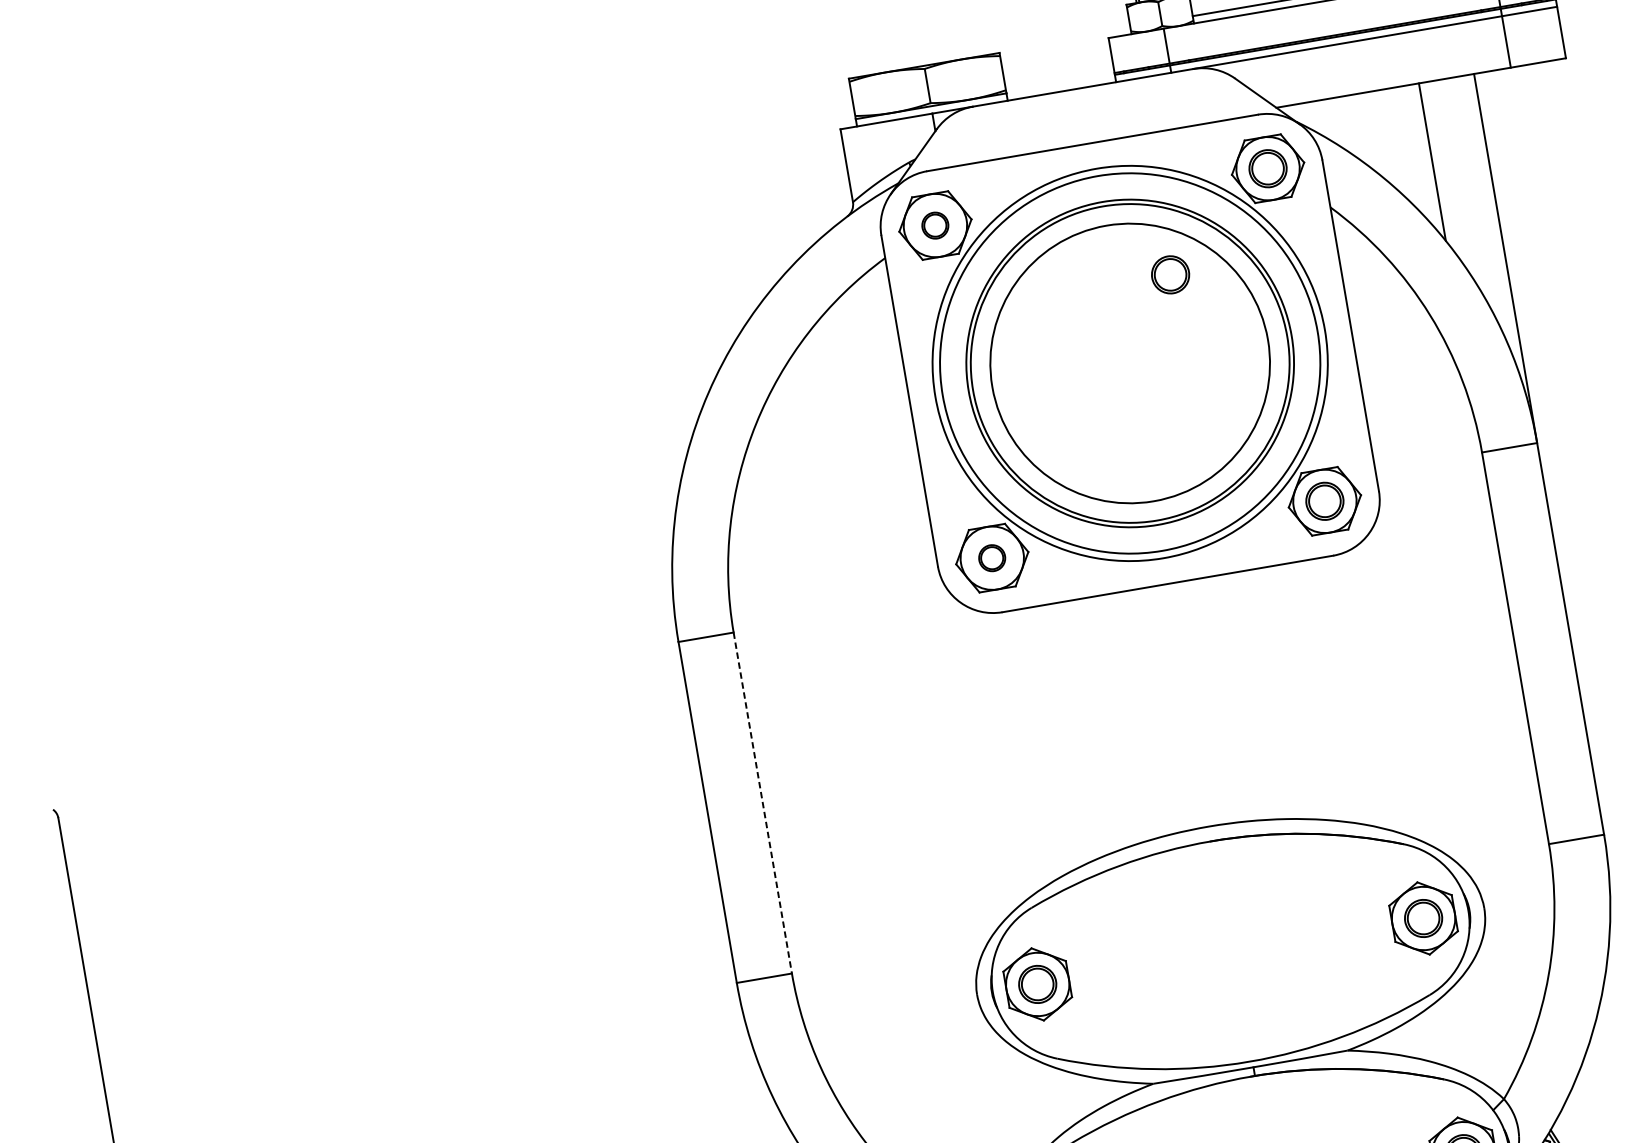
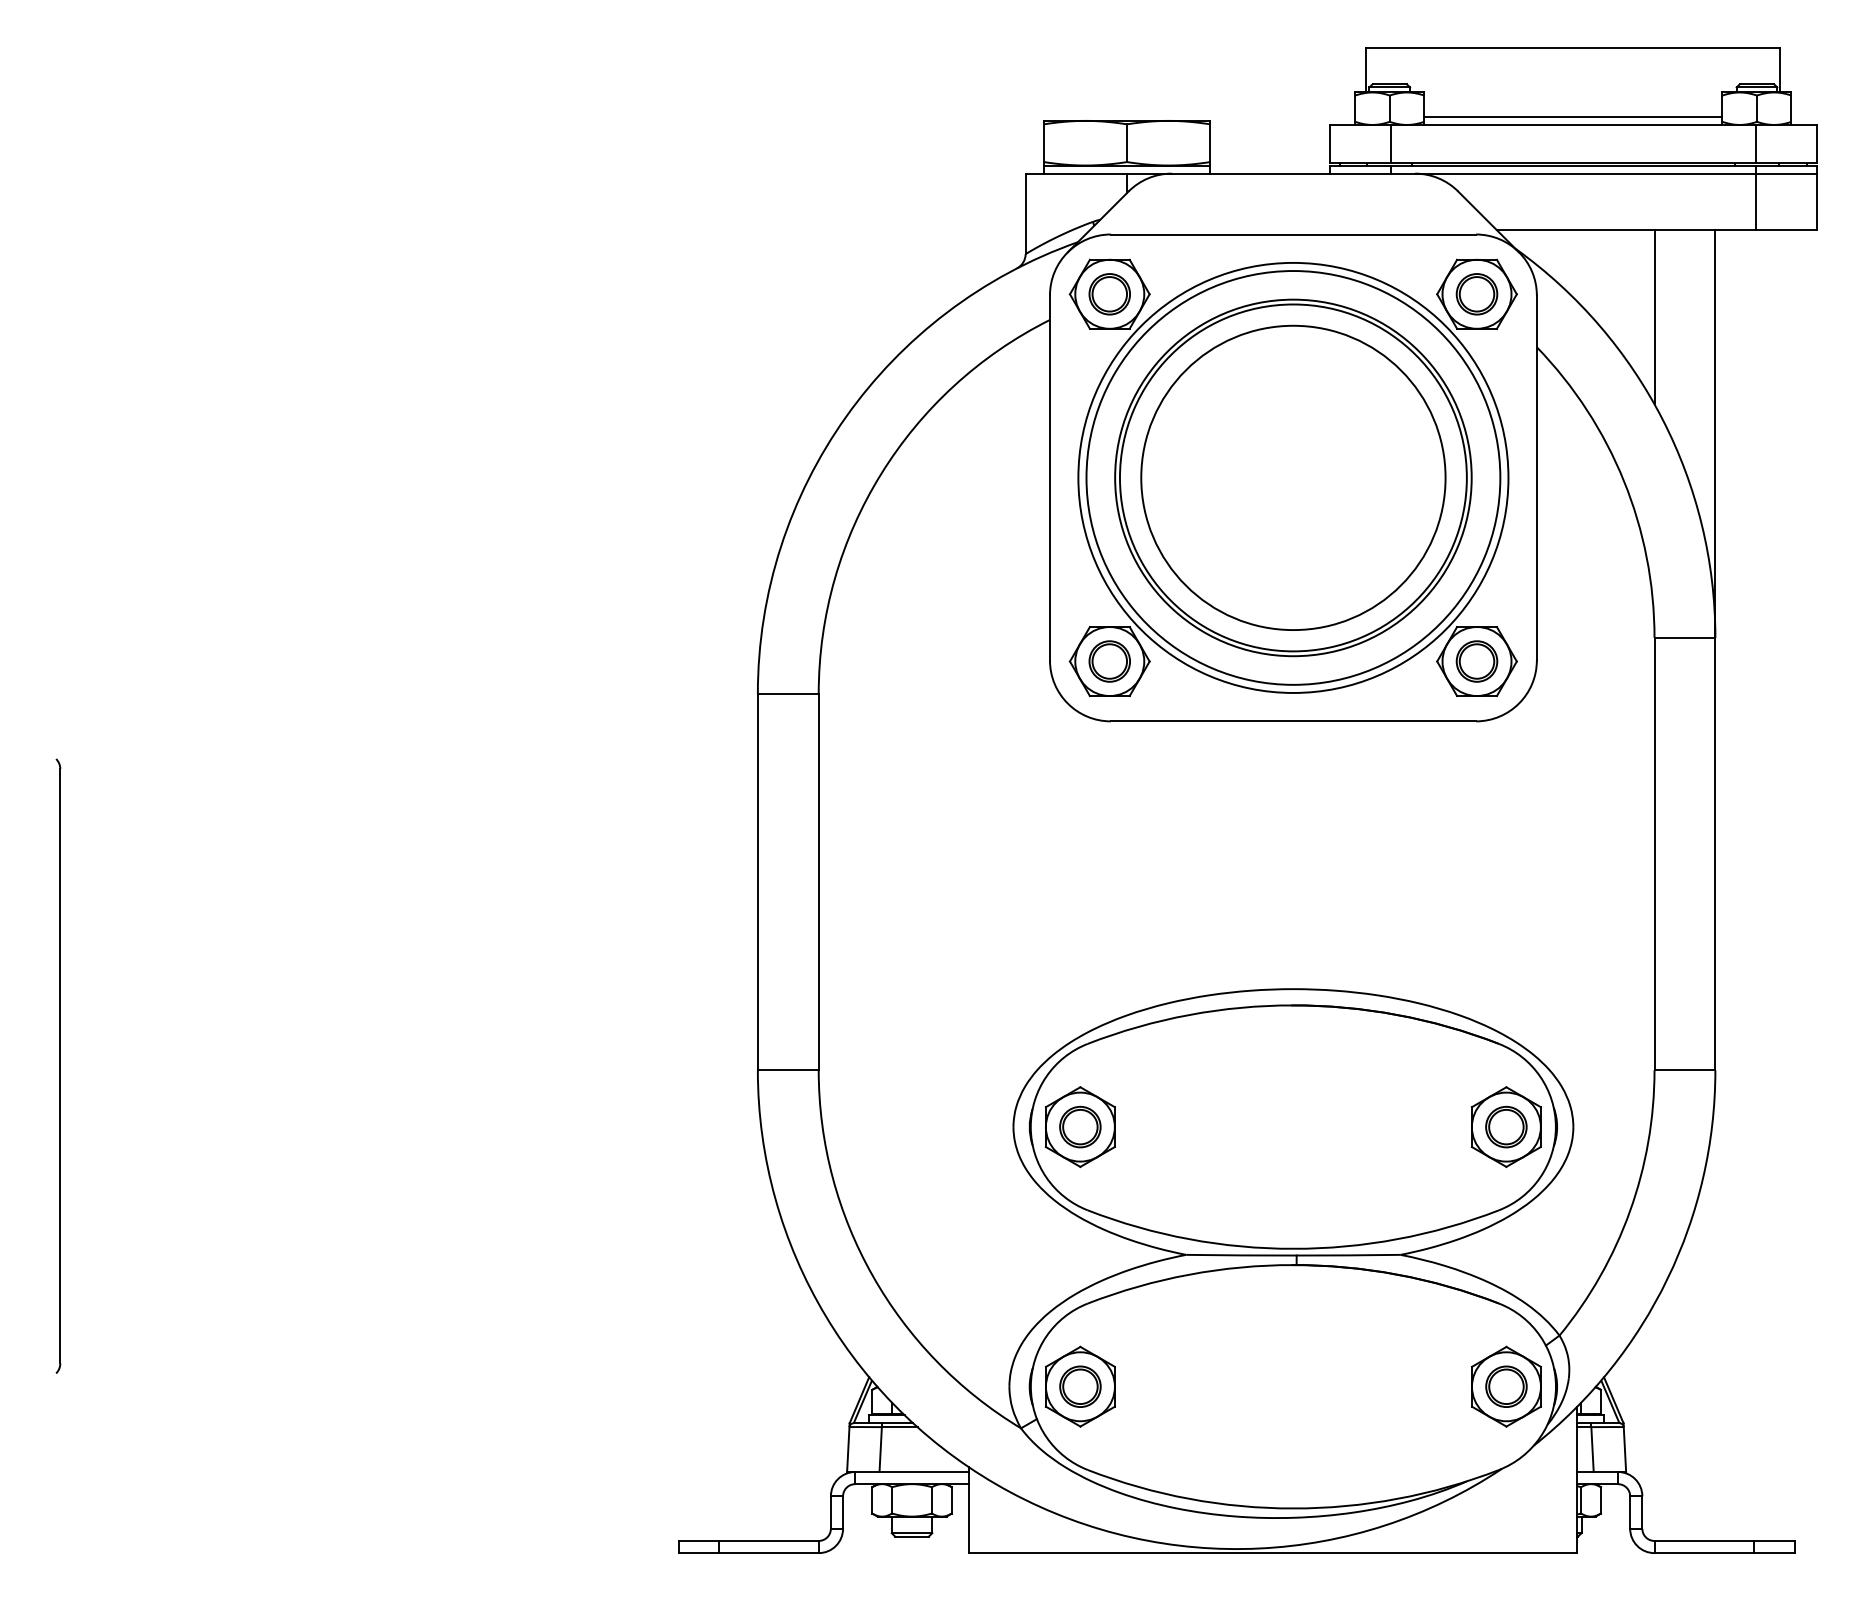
part: (935, 225) -> (1109, 294), size x1.43
part: (1170, 275) -> (1352, 390), removed
part: (992, 558) -> (1109, 661), size x1.43
line: (762, 803) -> (818, 882), dashed -> solid

